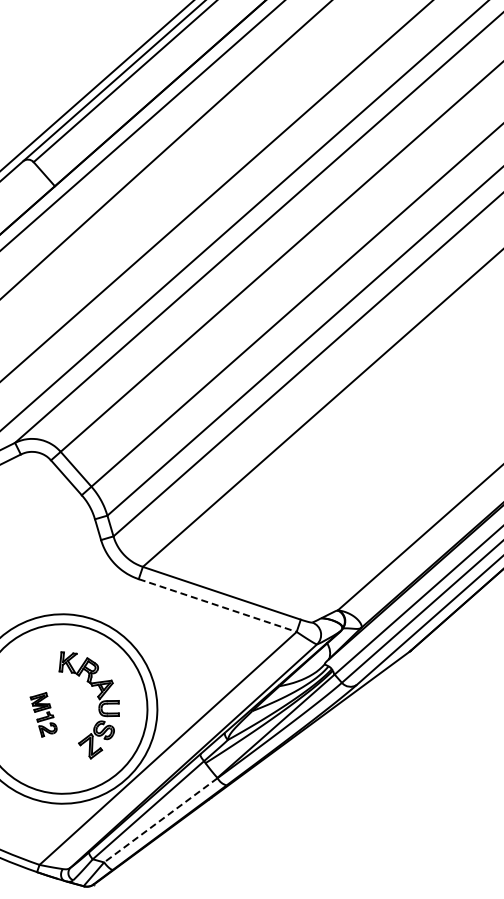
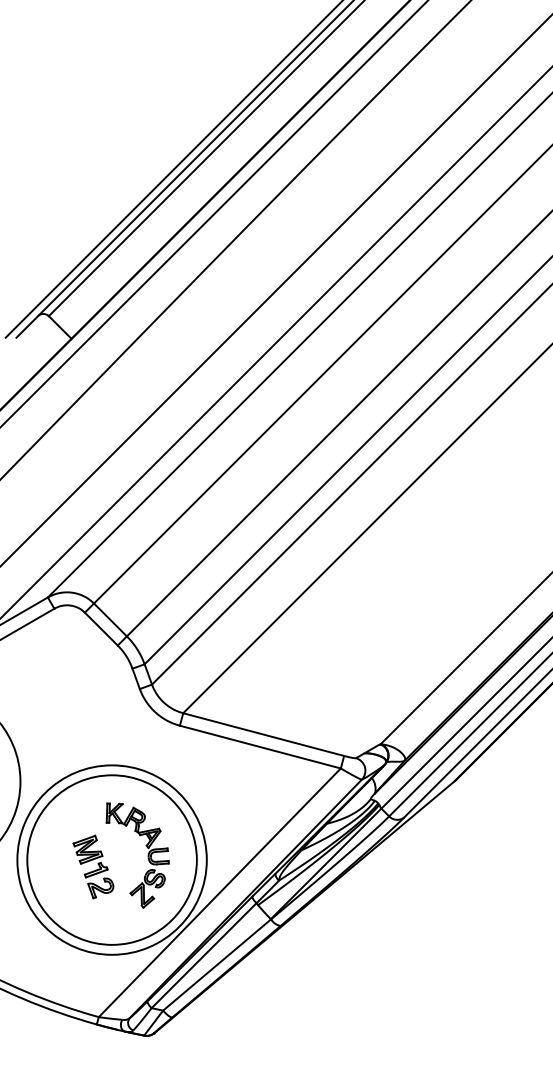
line: (217, 605) -> (260, 747), dashed -> solid
part: (43, 714) -> (93, 866), size x1.43
line: (161, 819) -> (217, 964), dashed -> solid

